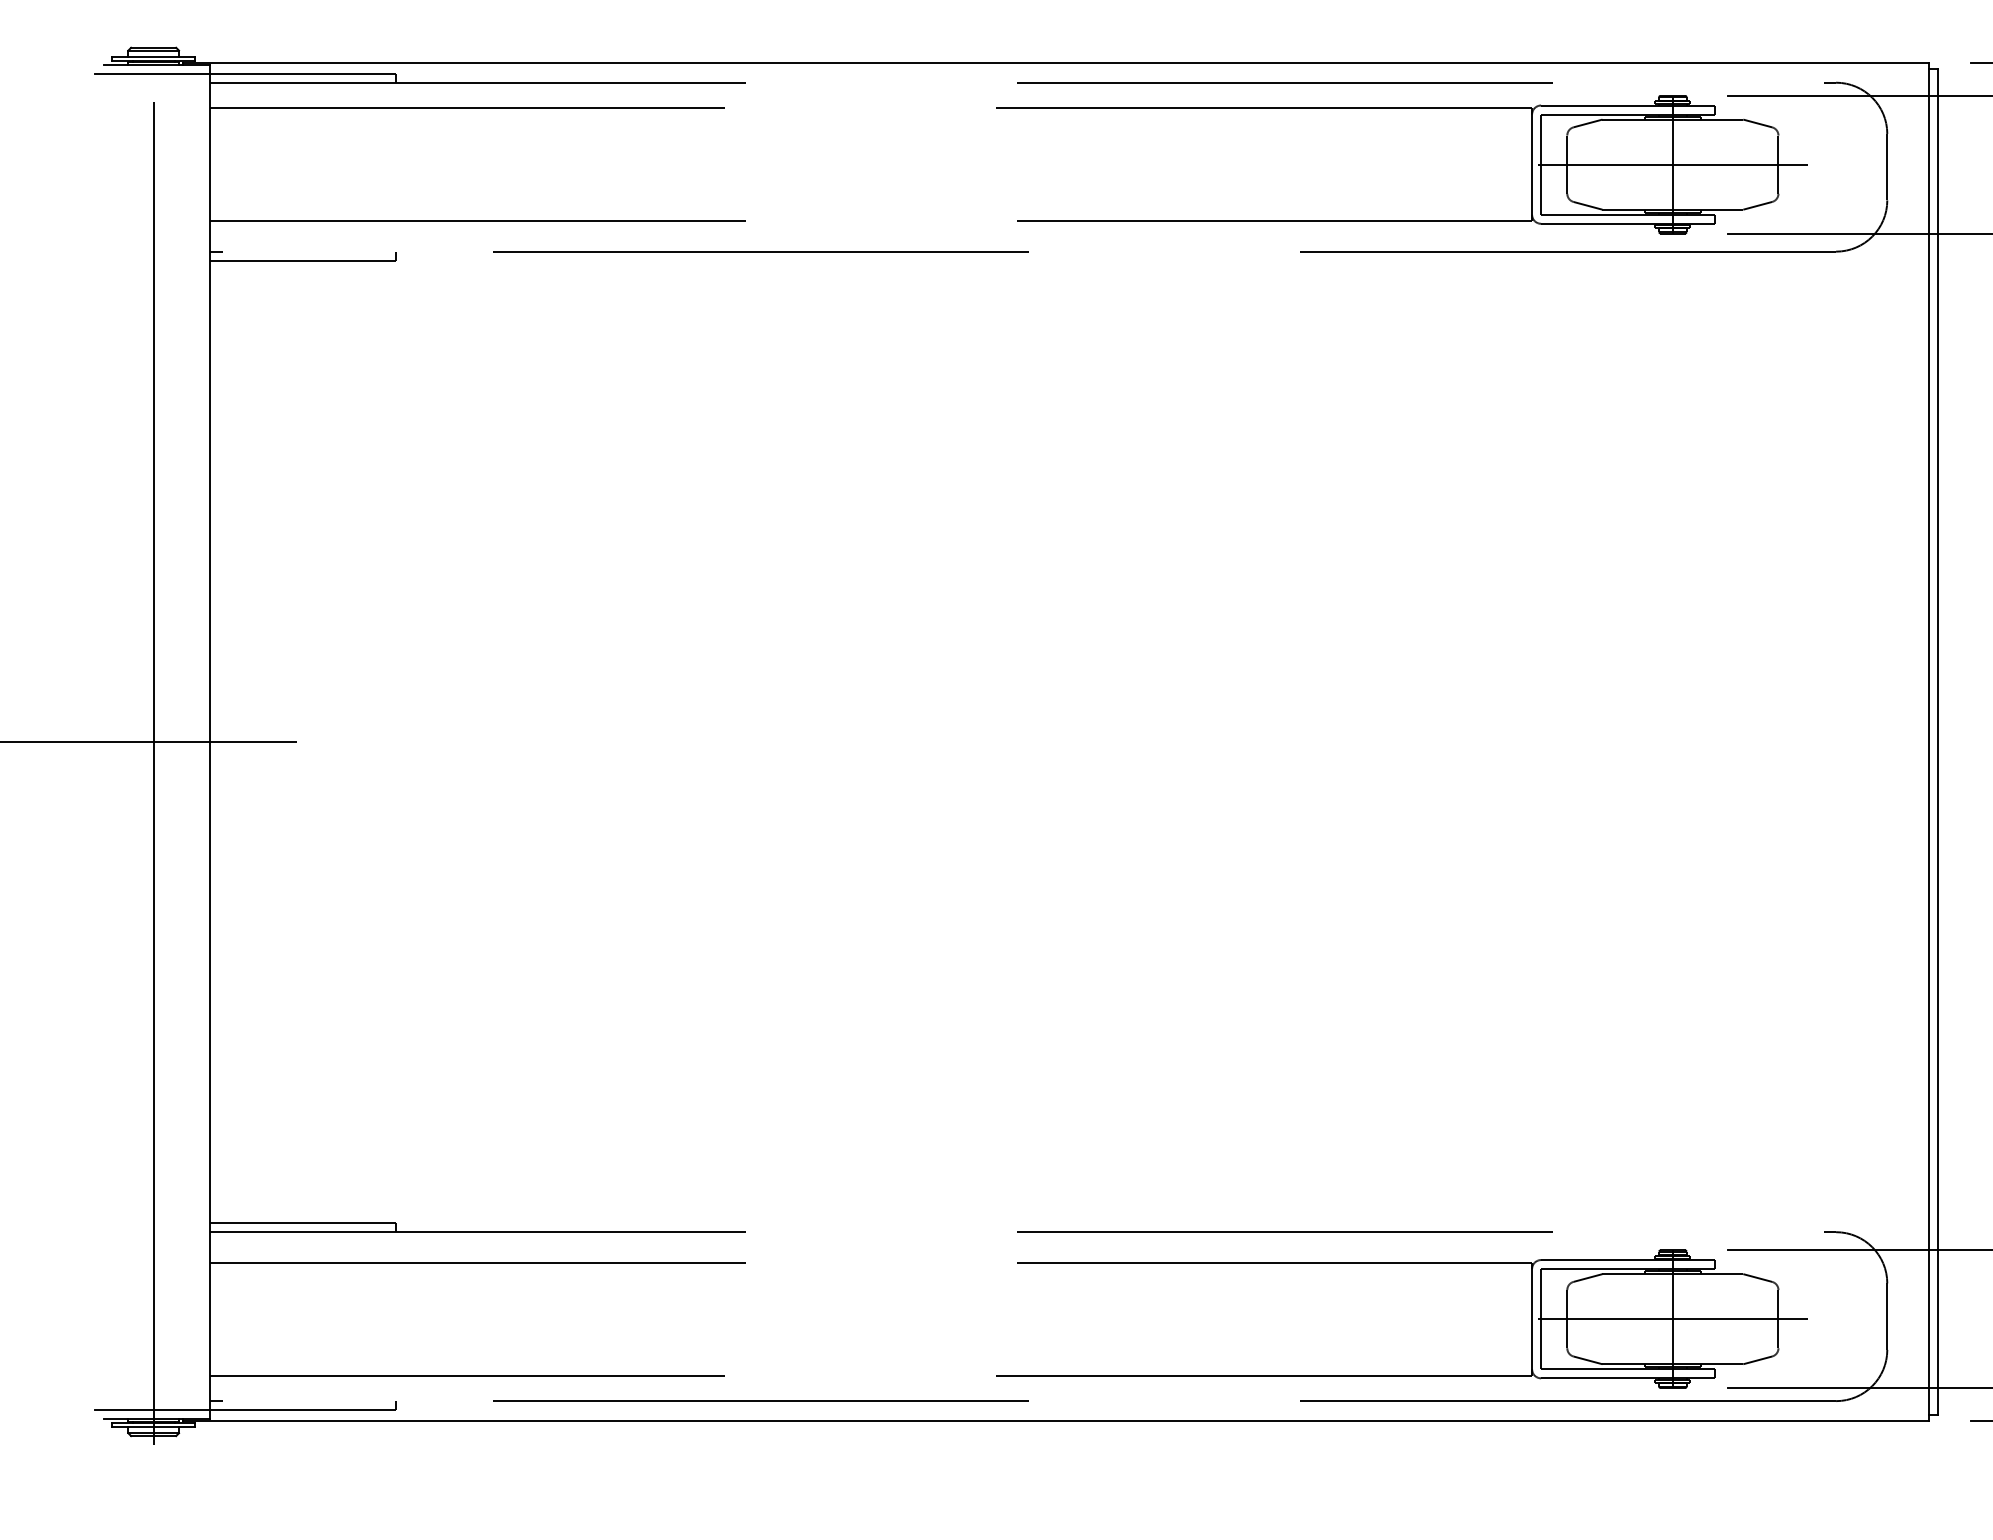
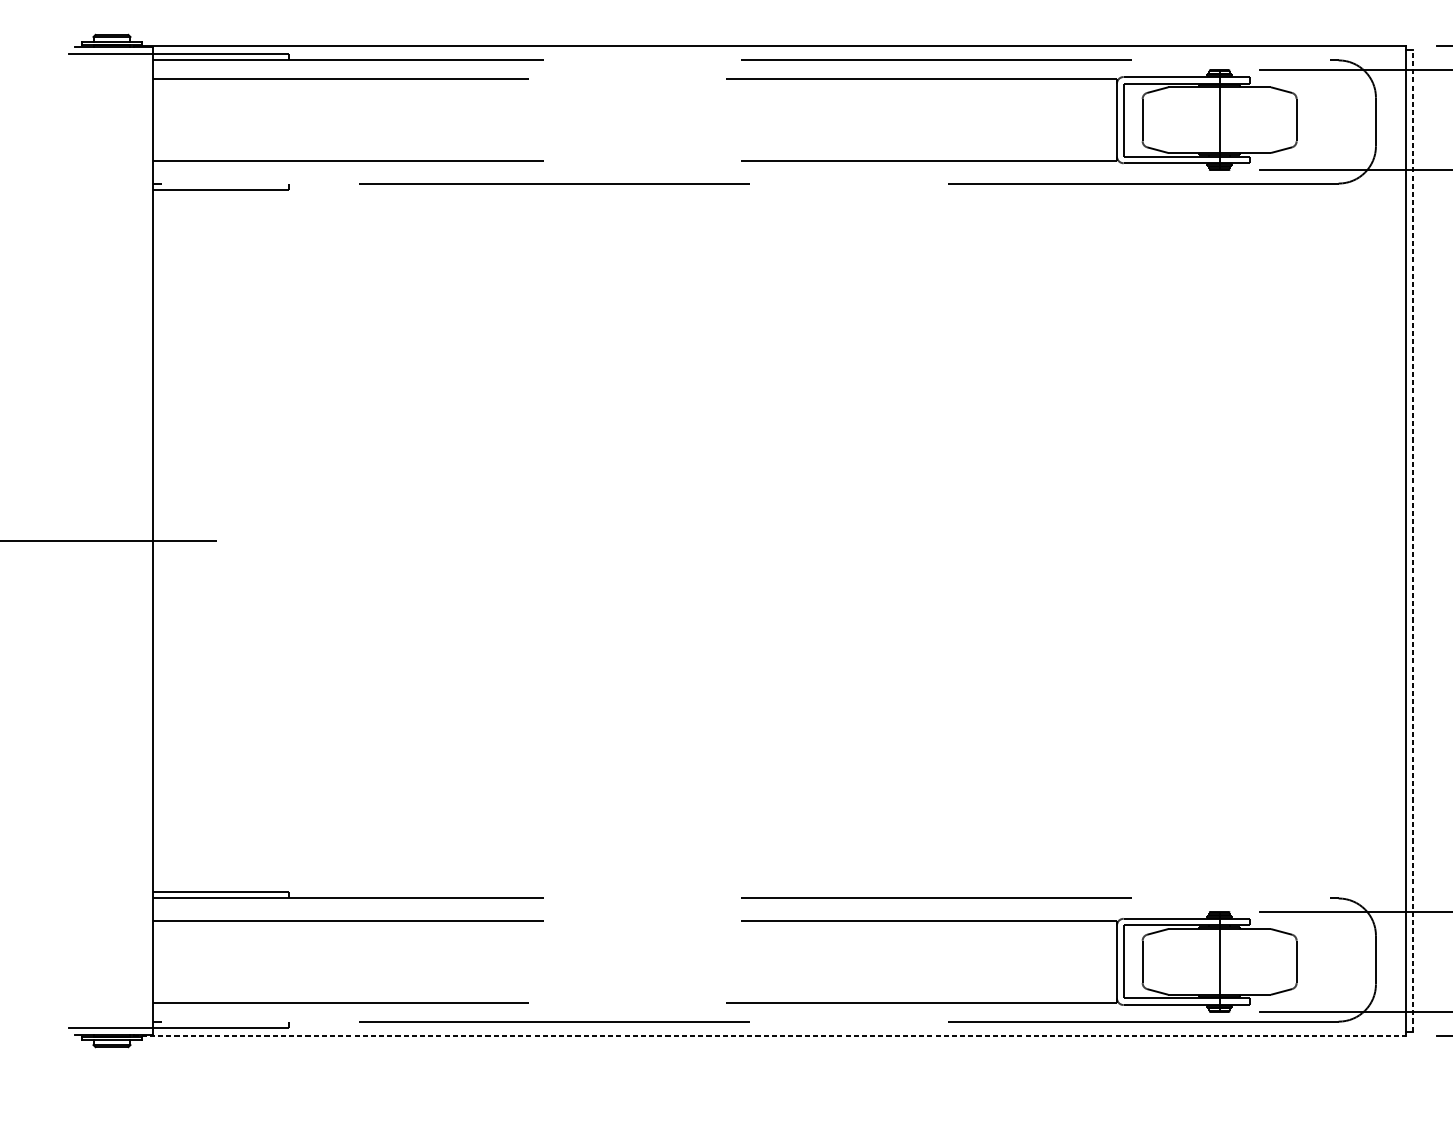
line: (1672, 164) -> (1219, 120), removed
line: (1937, 741) -> (1412, 540), solid -> dashed
line: (153, 743) -> (111, 542), removed
line: (1672, 1319) -> (1219, 962), removed
line: (1056, 1420) -> (770, 1035), solid -> dashed

